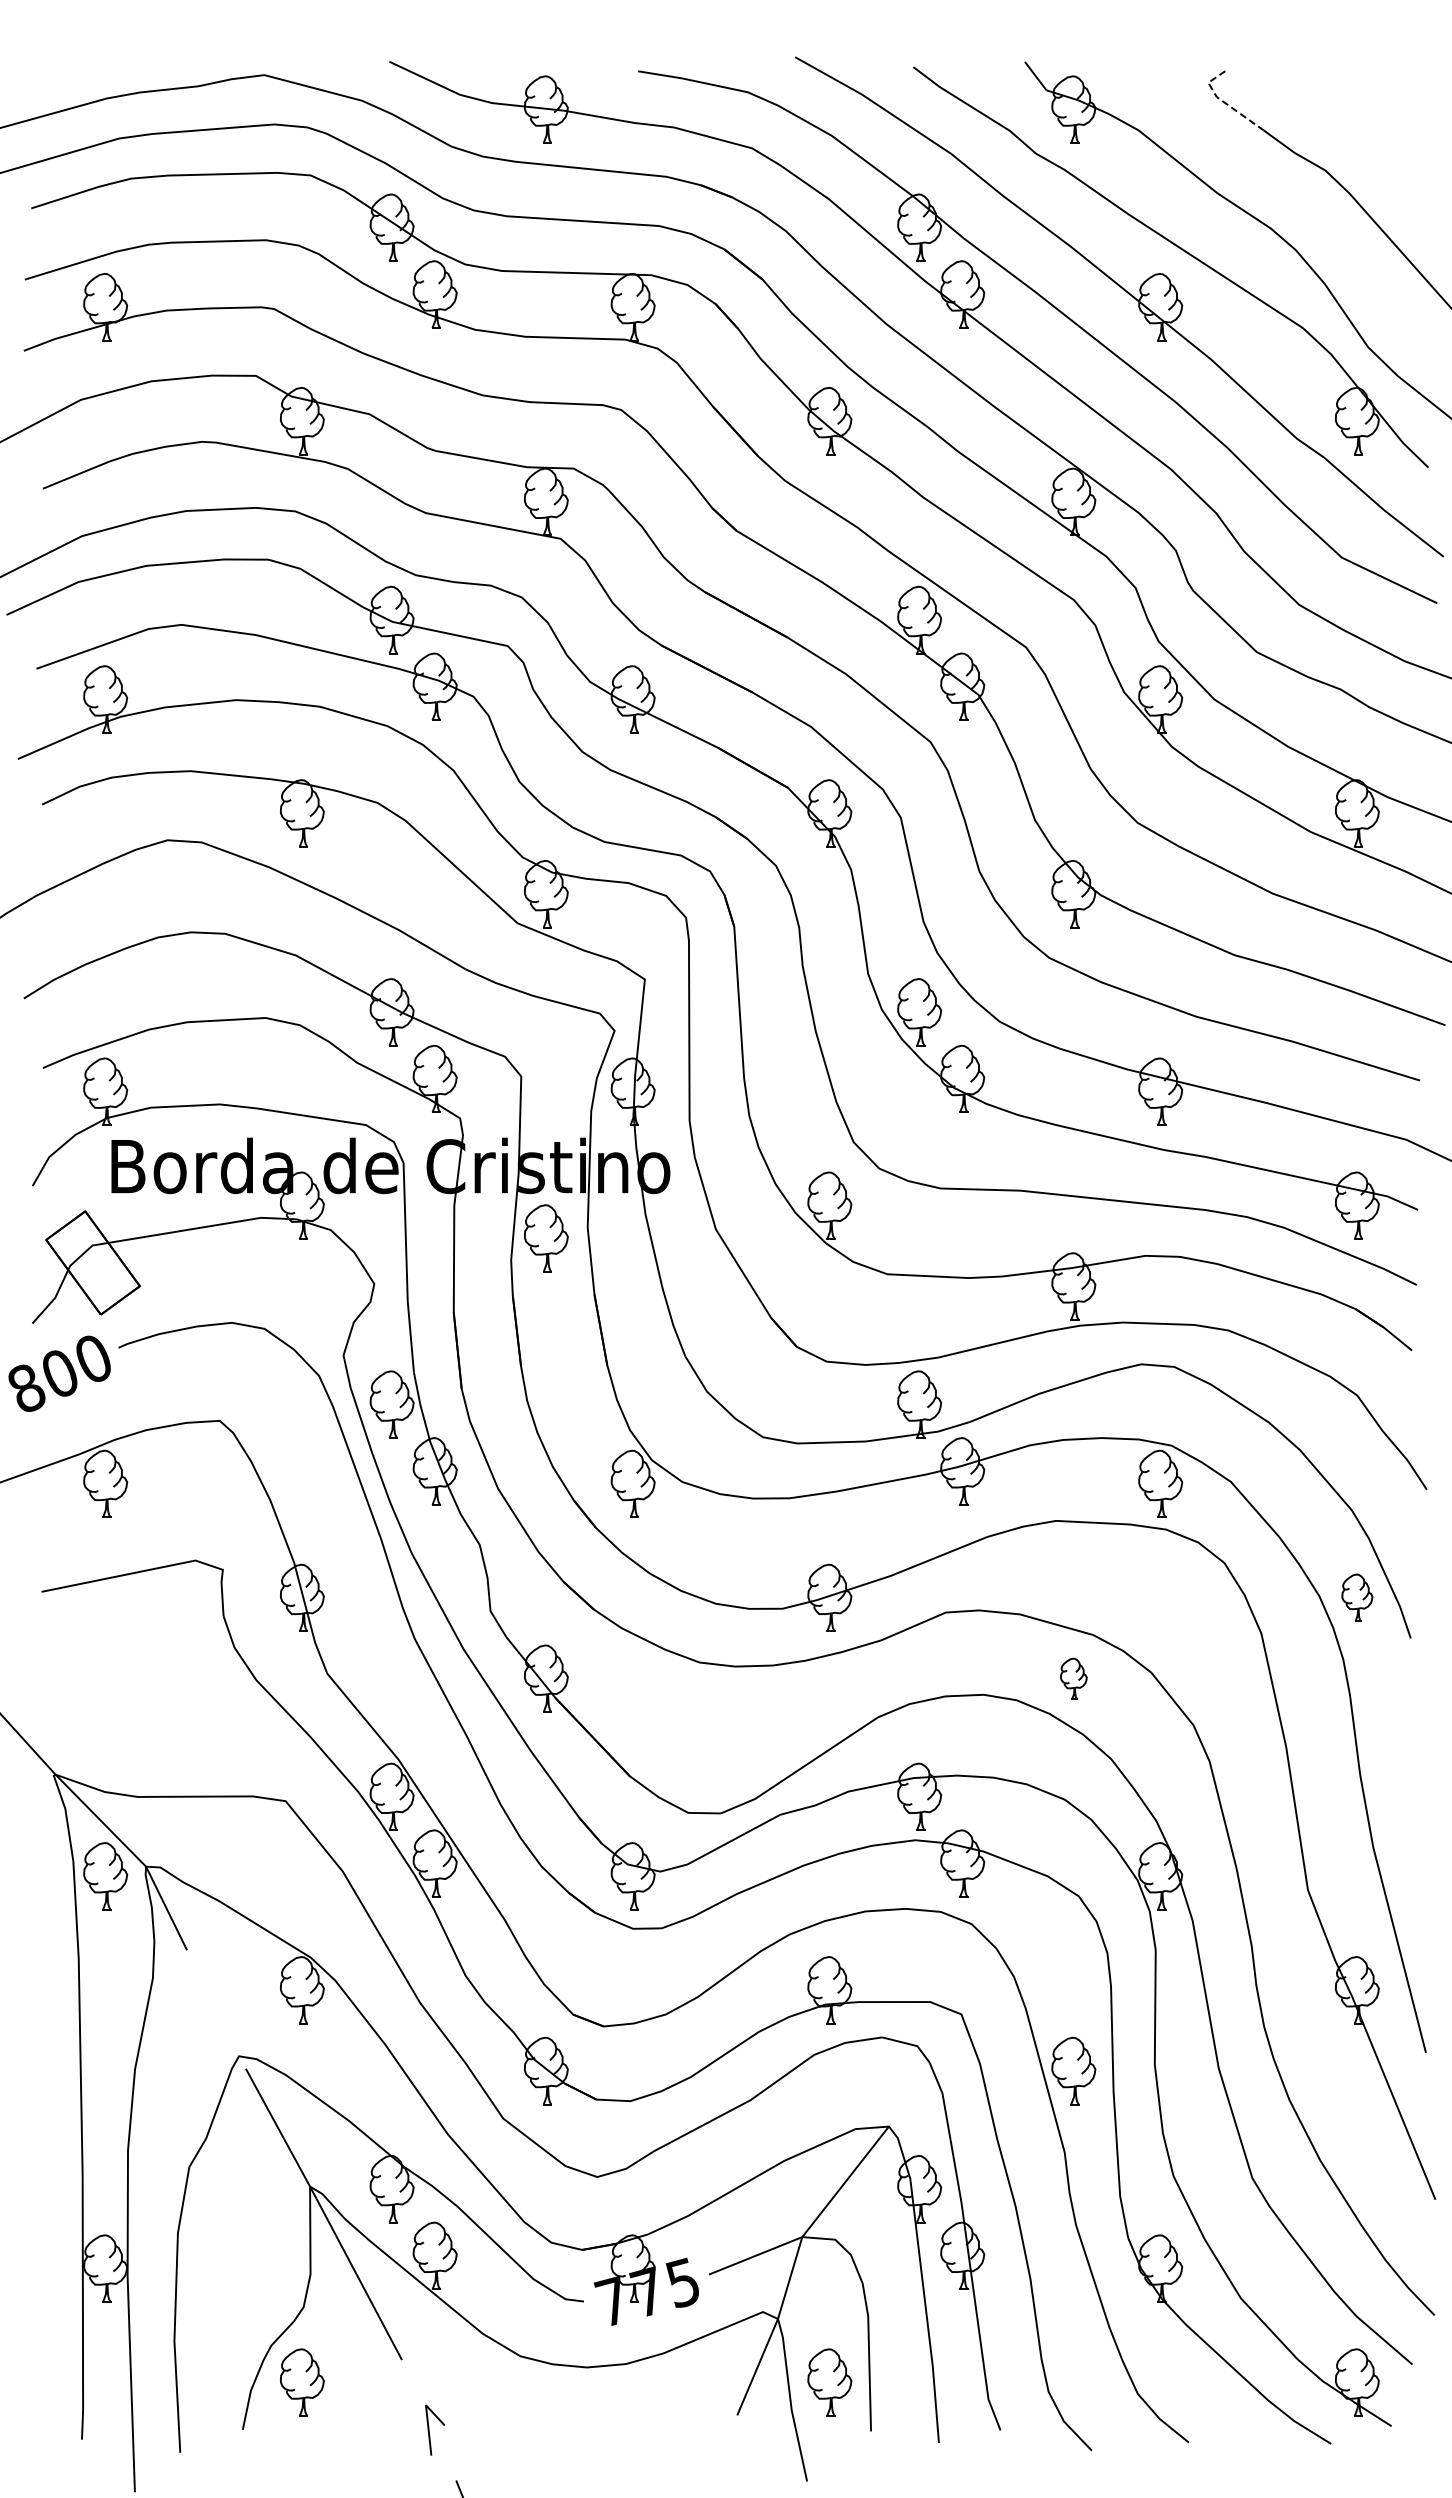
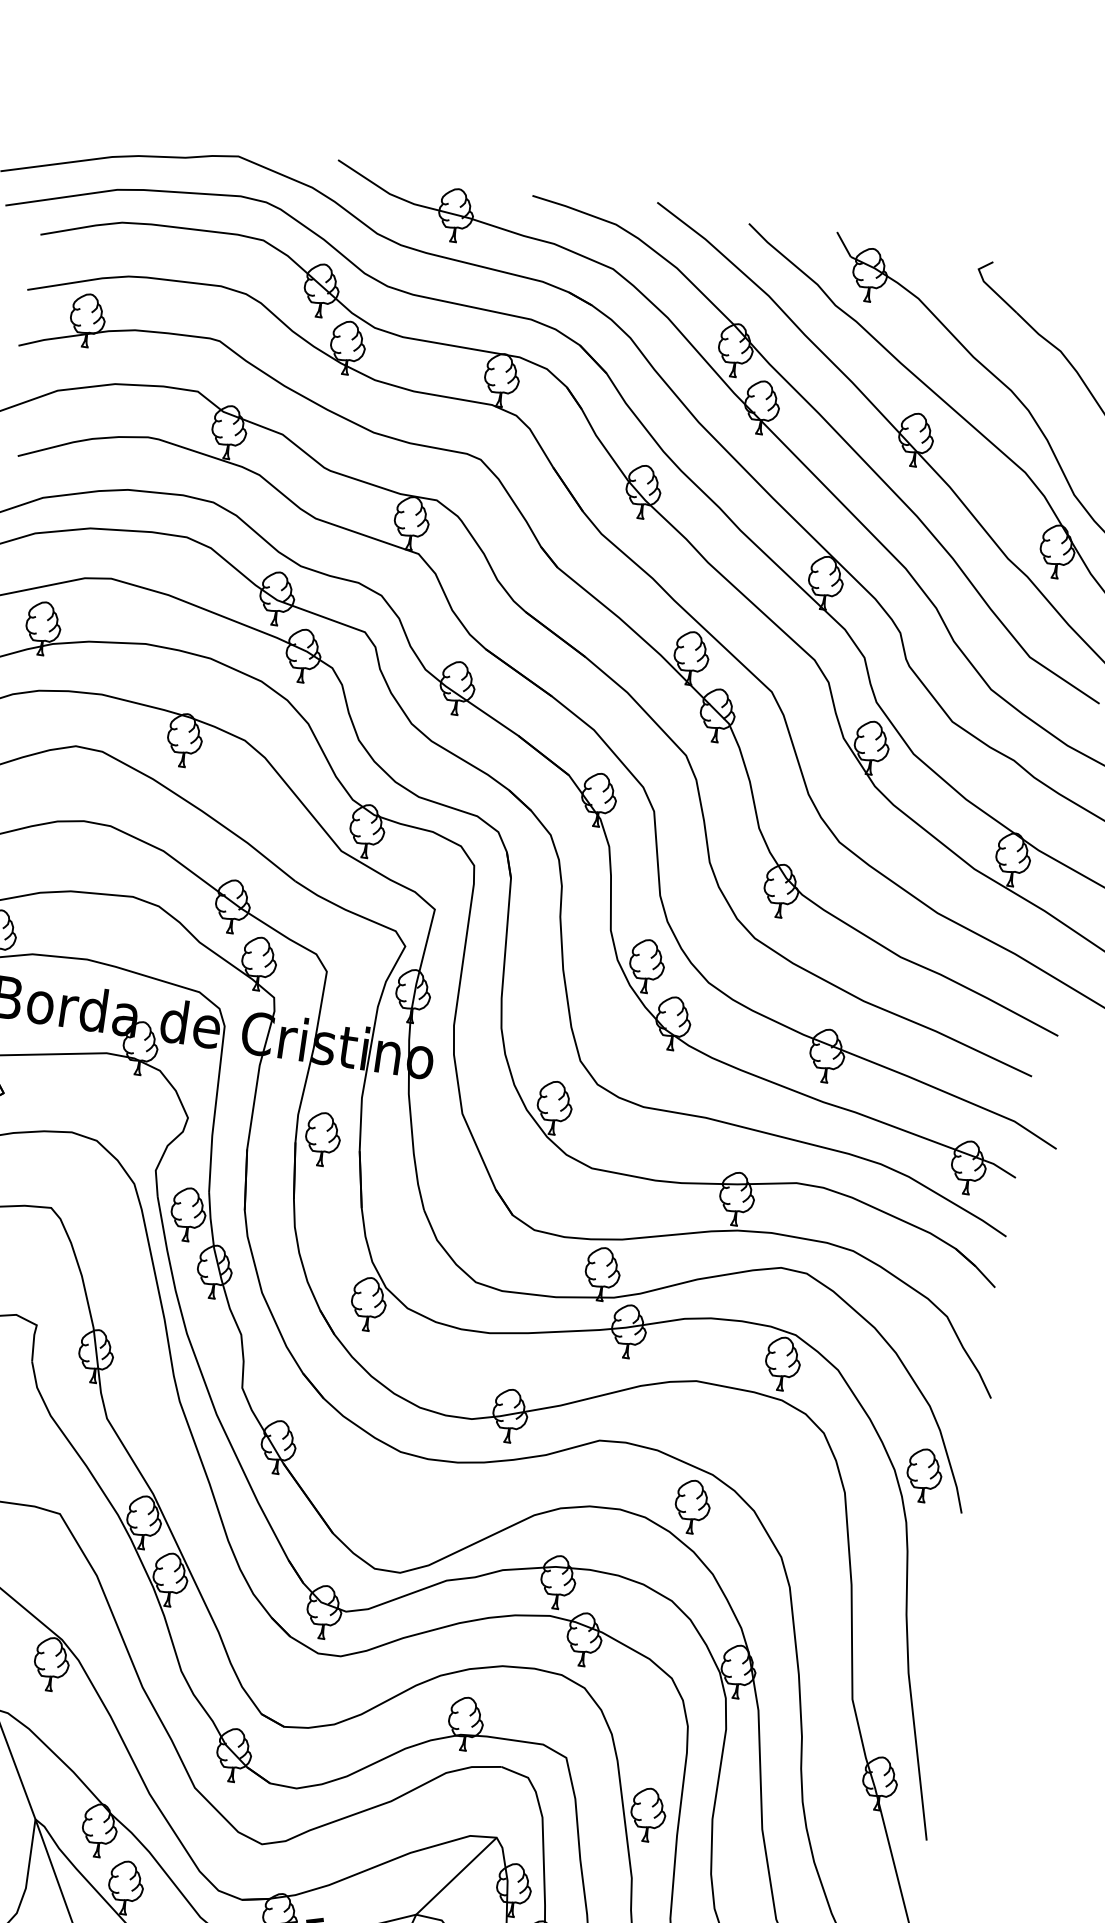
line: (1224, 102) -> (989, 286), dashed -> solid
part: (546, 1238) -> (322, 1139), moved
part: (1357, 1597) -> (924, 1475), size x1.43
part: (1073, 1678) -> (692, 1506), size x1.67

